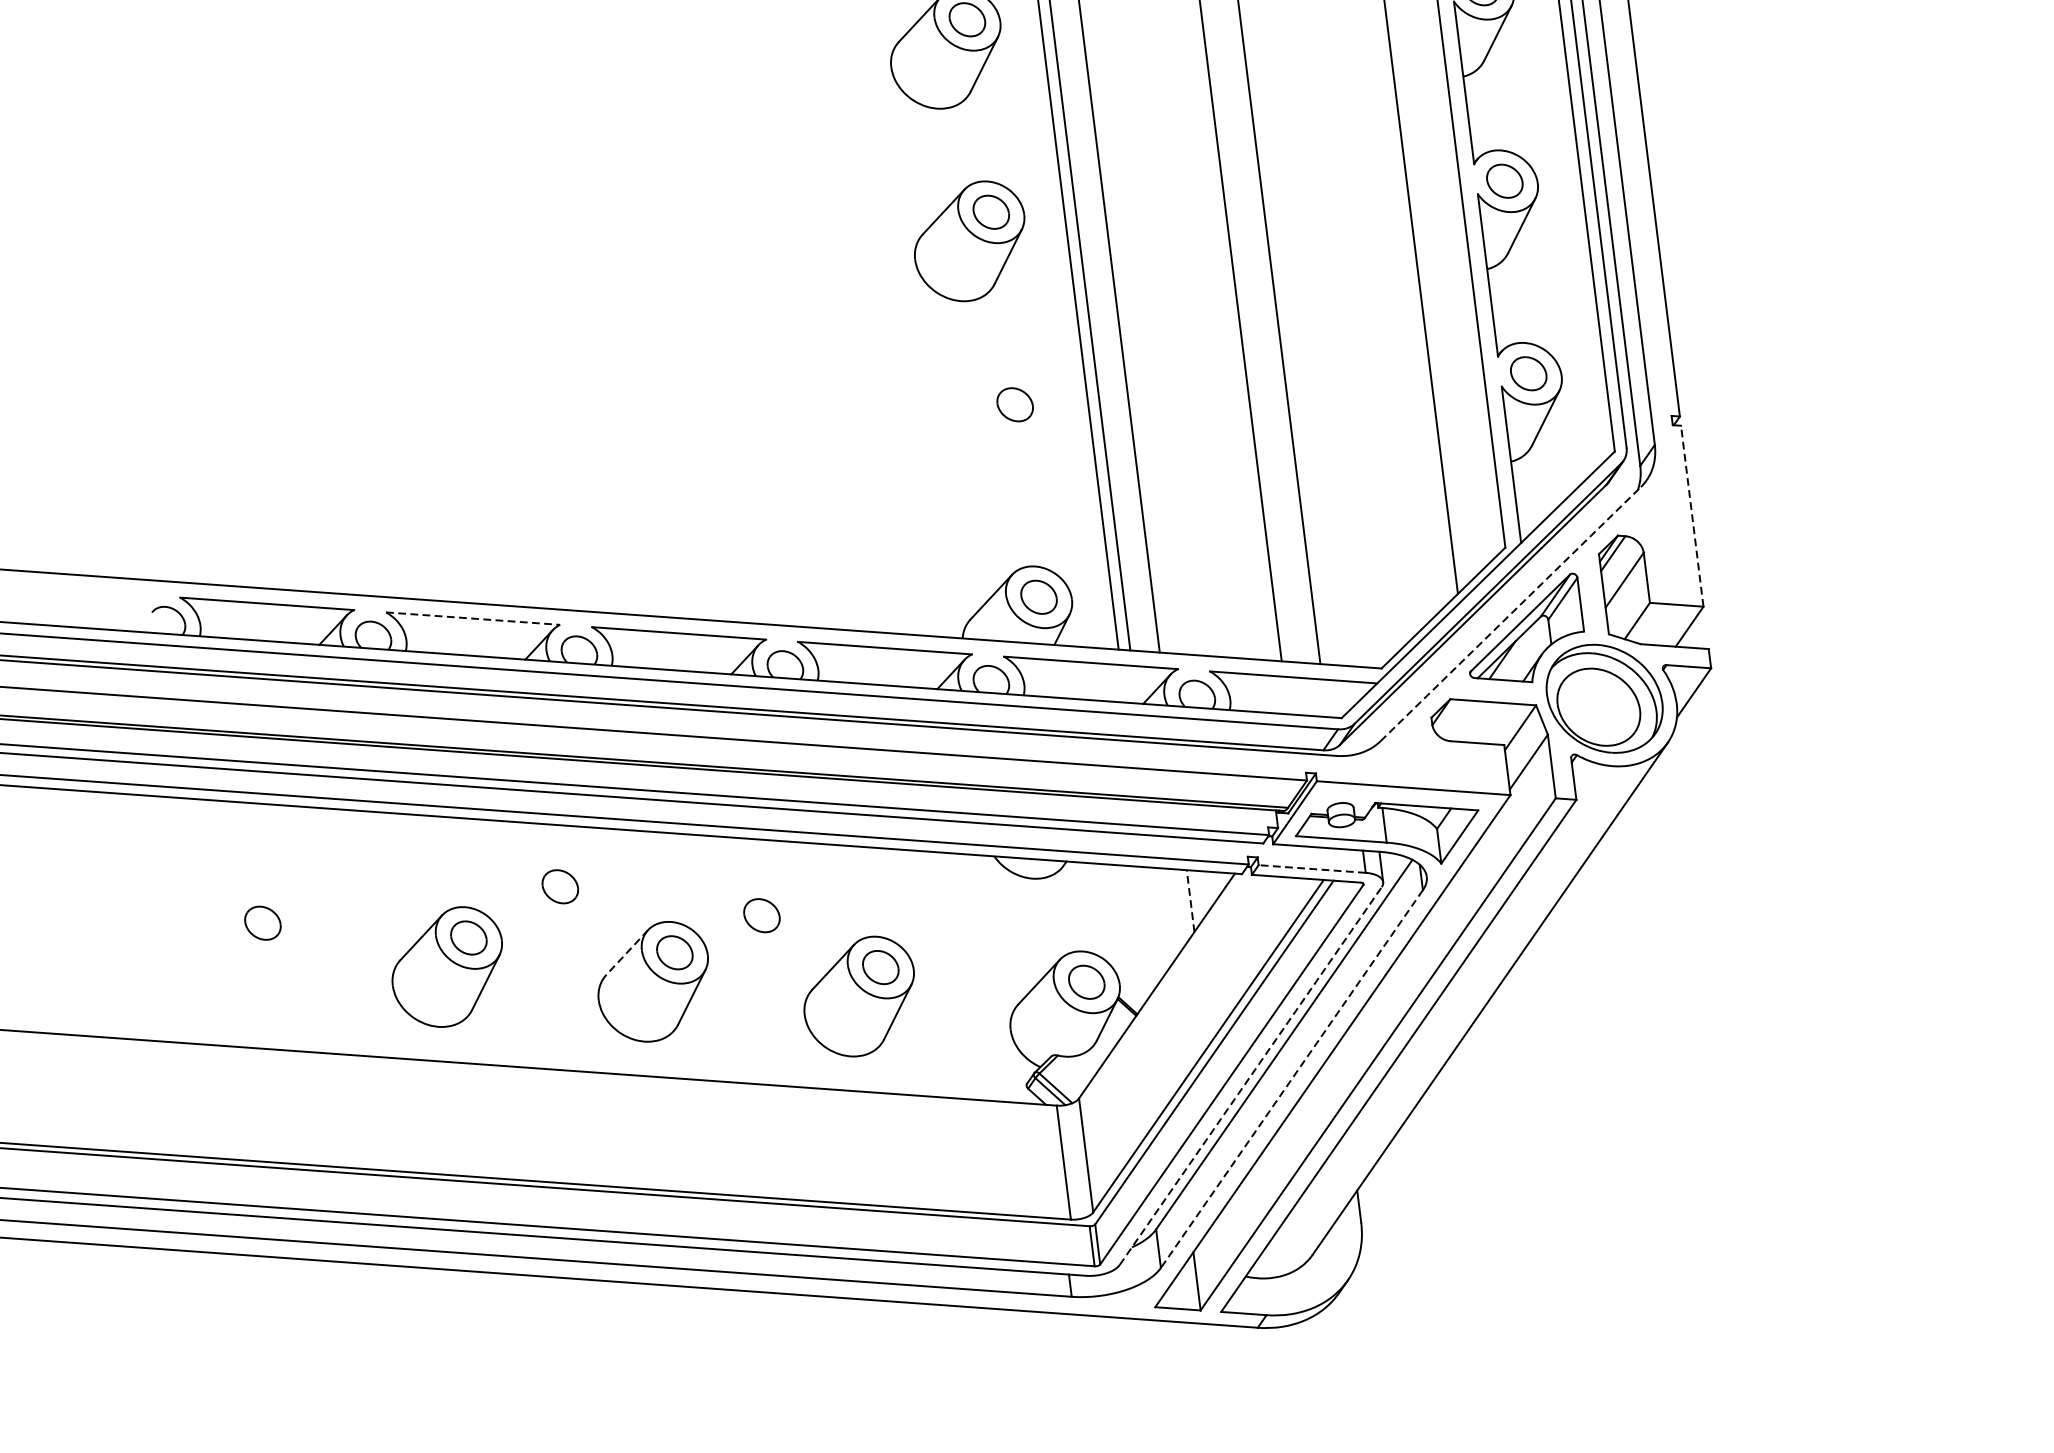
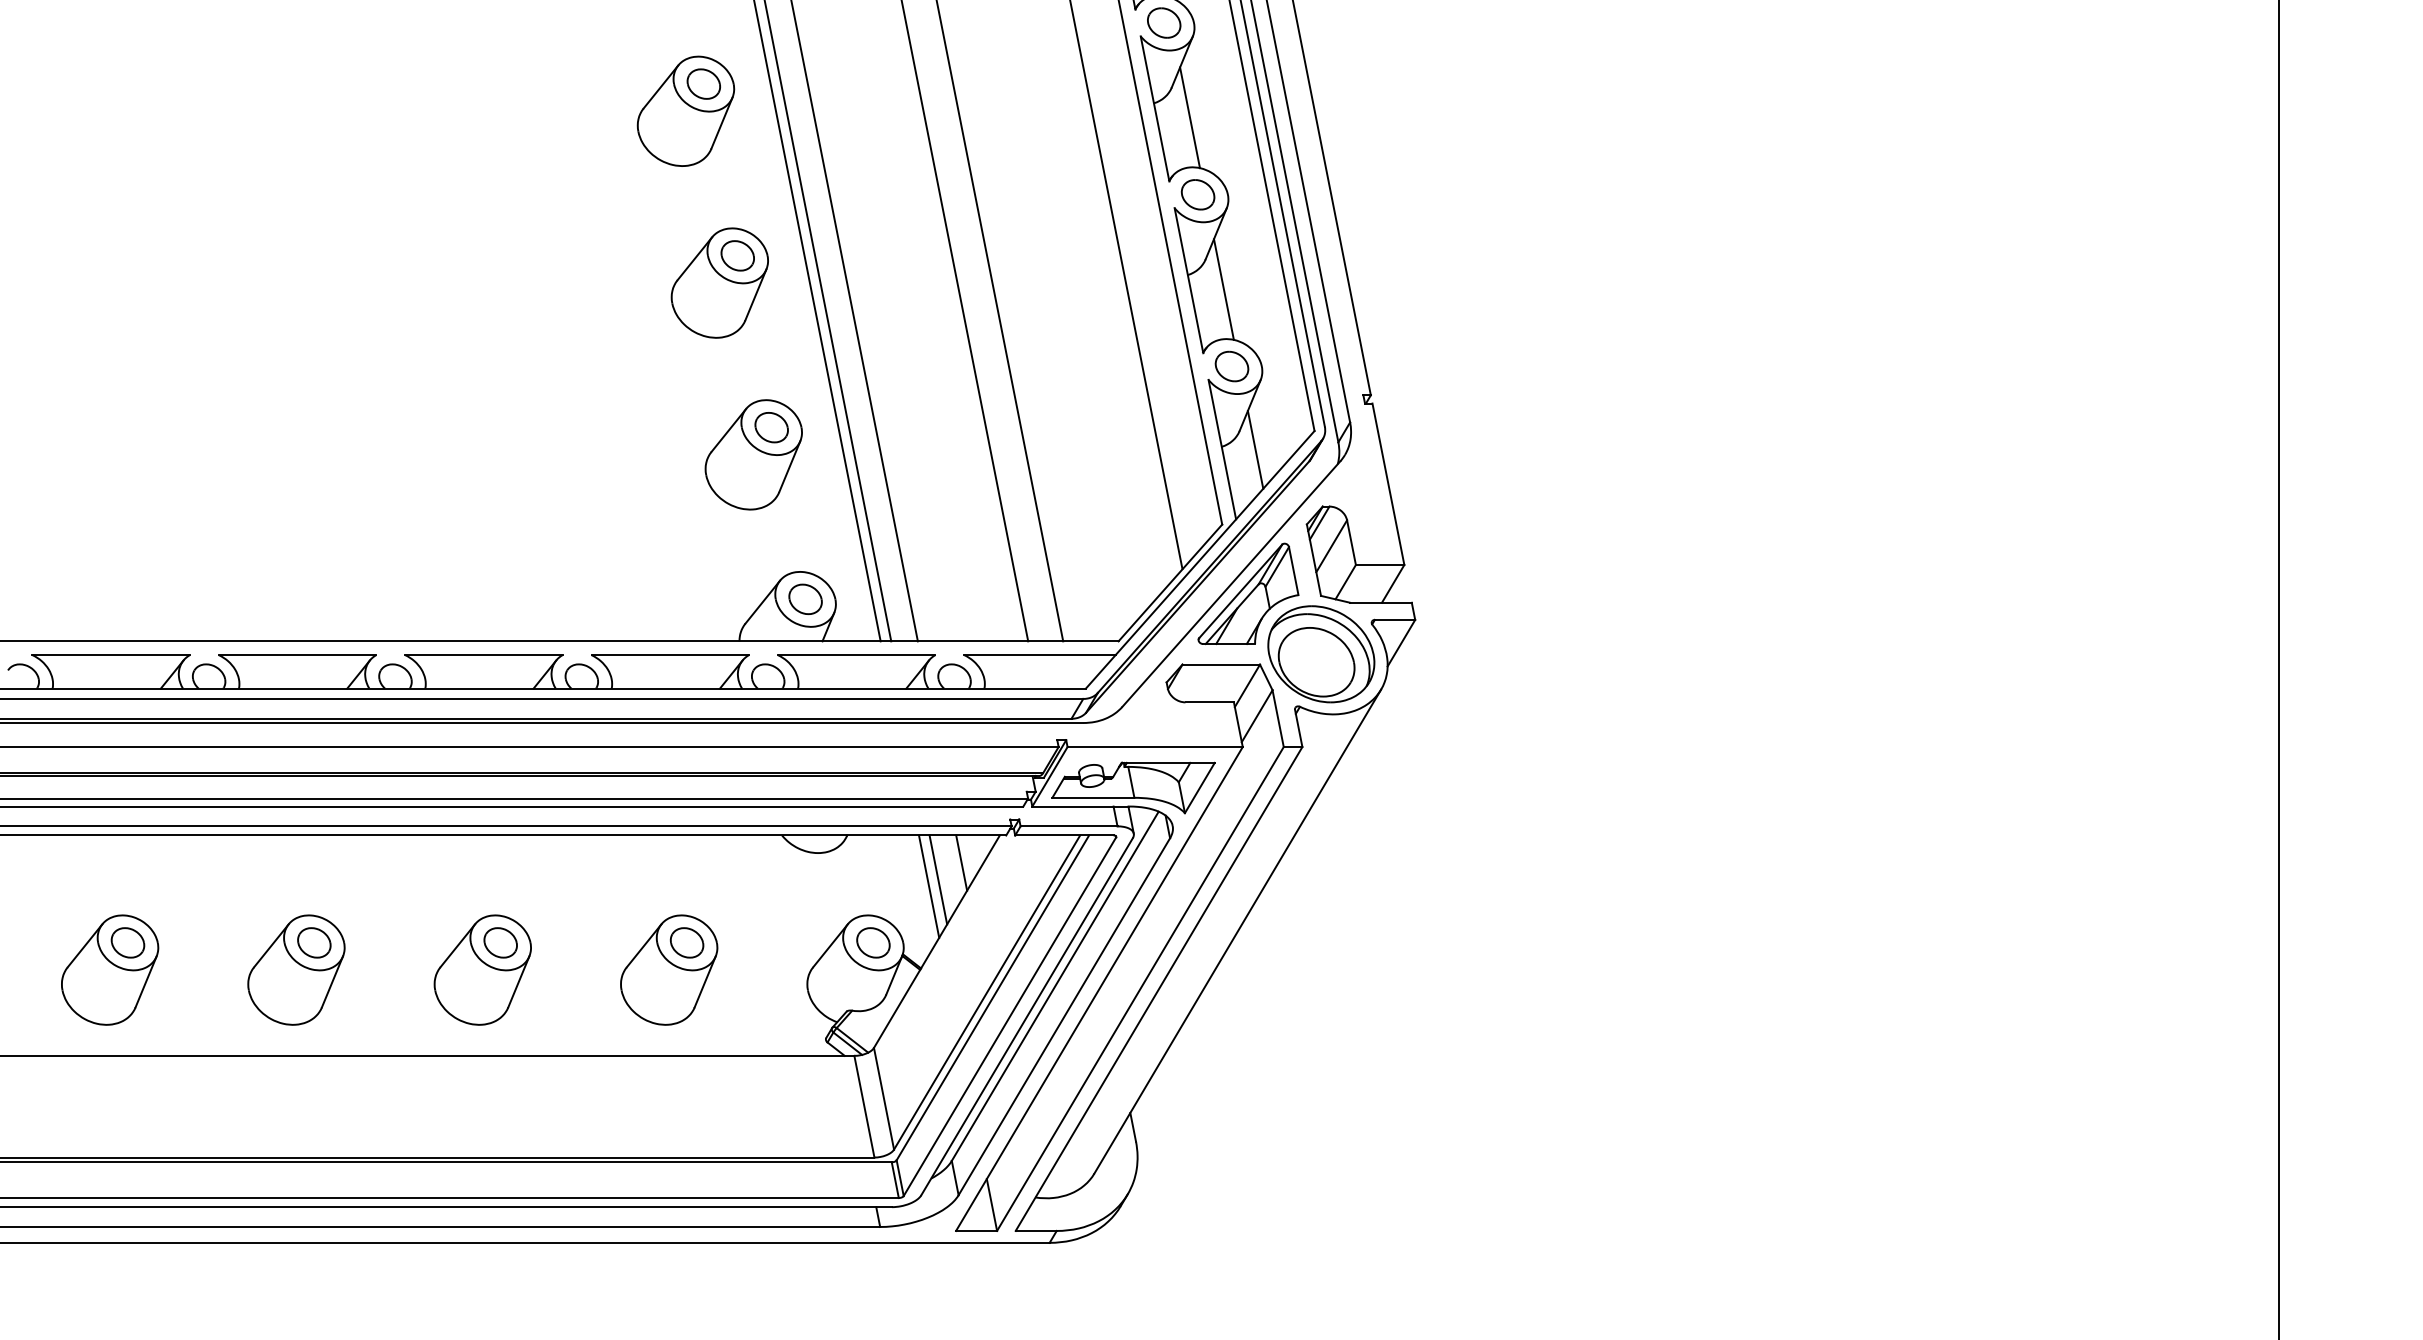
line: (1501, 95) -> (1189, 117), added
line: (1525, 287) -> (1223, 289), added
part: (992, 433) -> (753, 454), added
line: (1548, 467) -> (1255, 449), added
line: (1692, 515) -> (1388, 483), dashed -> solid
line: (1510, 613) -> (1231, 583), dashed -> solid
line: (473, 619) -> (297, 655), dashed -> solid
line: (1311, 869) -> (1068, 826), dashed -> solid
part: (560, 886) -> (393, 890), removed
line: (1190, 900) -> (961, 862), dashed -> solid
part: (761, 915) -> (576, 903), removed
line: (1163, 917) -> (938, 879), added
line: (1153, 924) -> (929, 886), added
part: (241, 951) -> (110, 969), added
line: (626, 952) -> (457, 945), dashed -> solid
line: (1251, 1075) -> (1027, 1016), dashed -> solid
line: (1292, 1079) -> (1064, 1017), dashed -> solid

